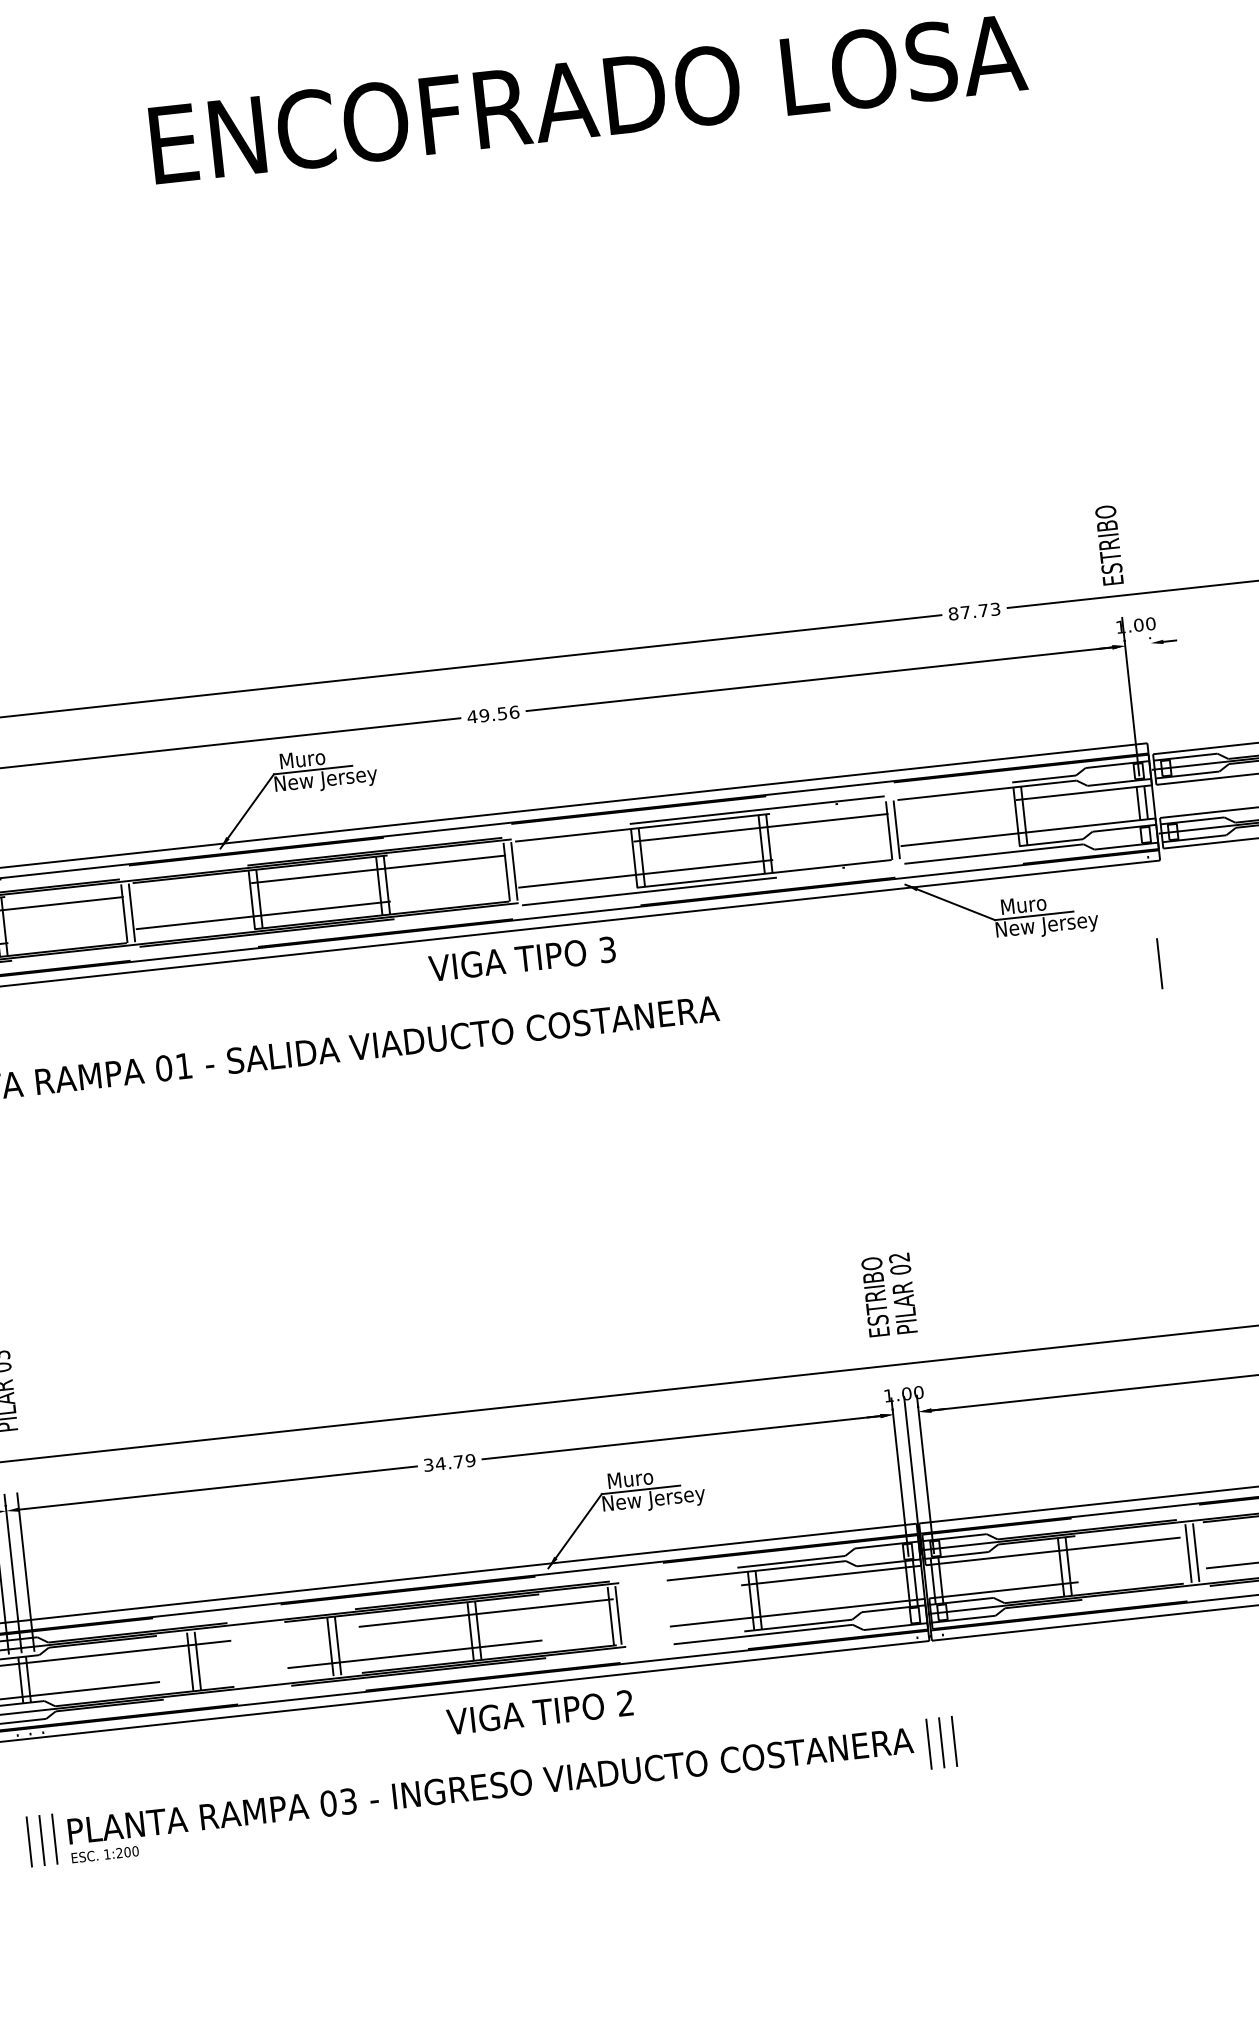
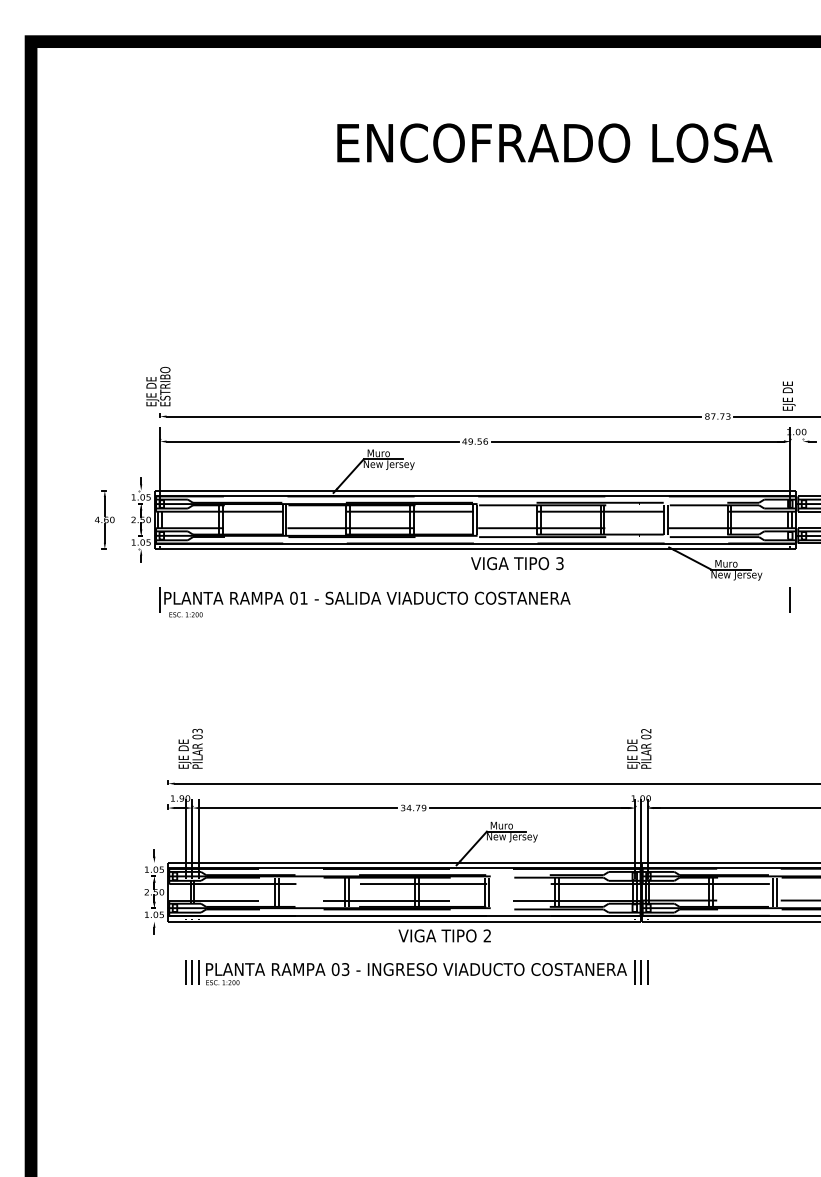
text: (1110, 539) -> (788, 388), ESTRIBO -> EJE DE
text: (522, 958) -> (517, 563), moved
text: (877, 1291) -> (633, 746), ESTRIBO -> EJE DE

